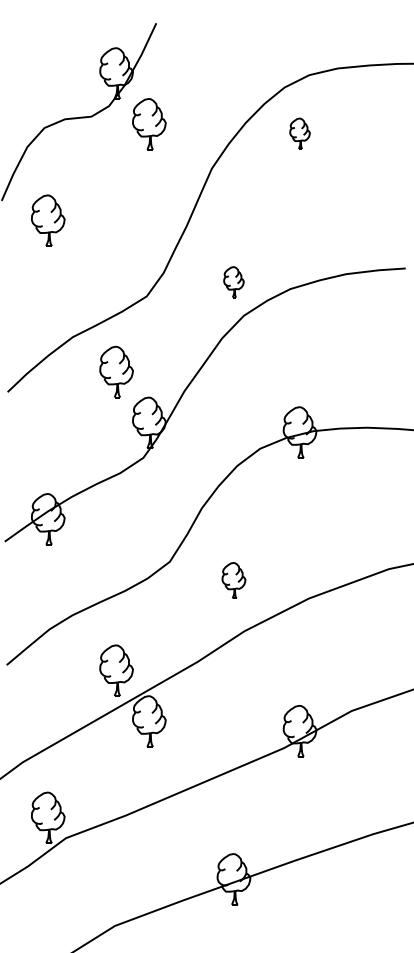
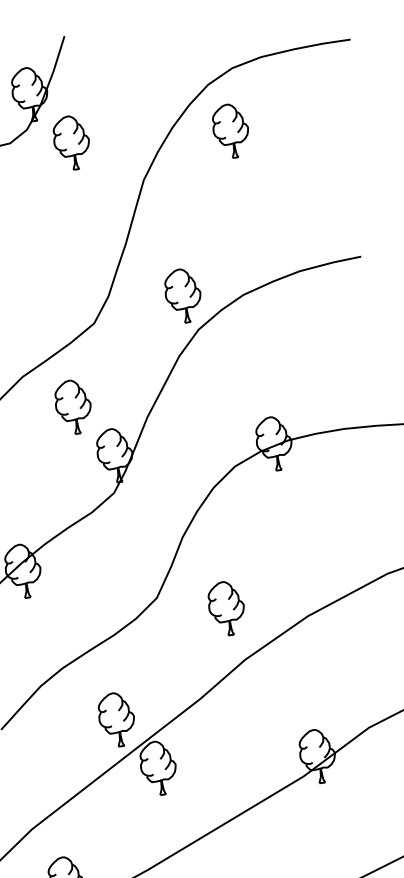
part: (299, 133) -> (230, 130), size x1.67
part: (233, 282) -> (182, 296), size x1.67
part: (233, 580) -> (226, 608), size x1.43

